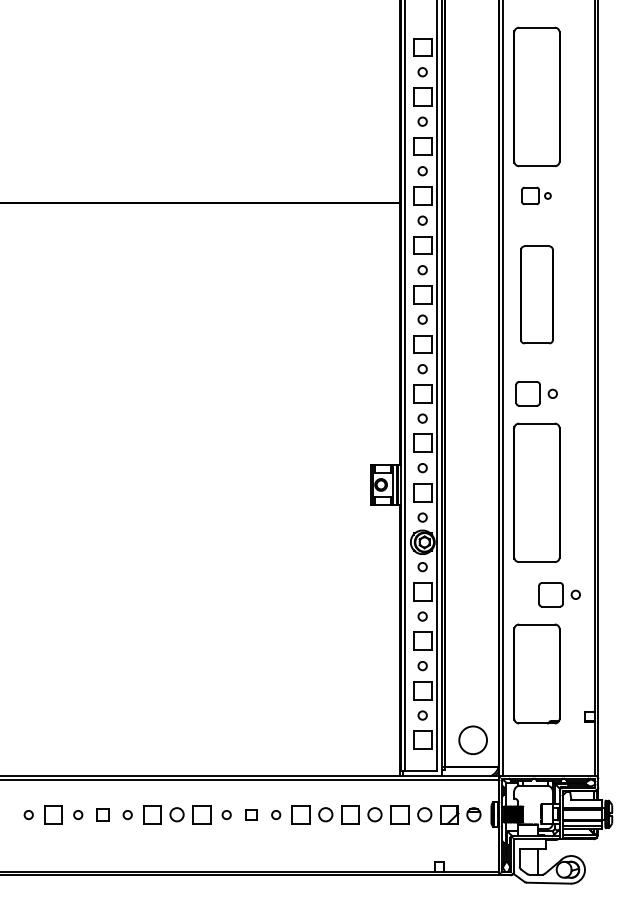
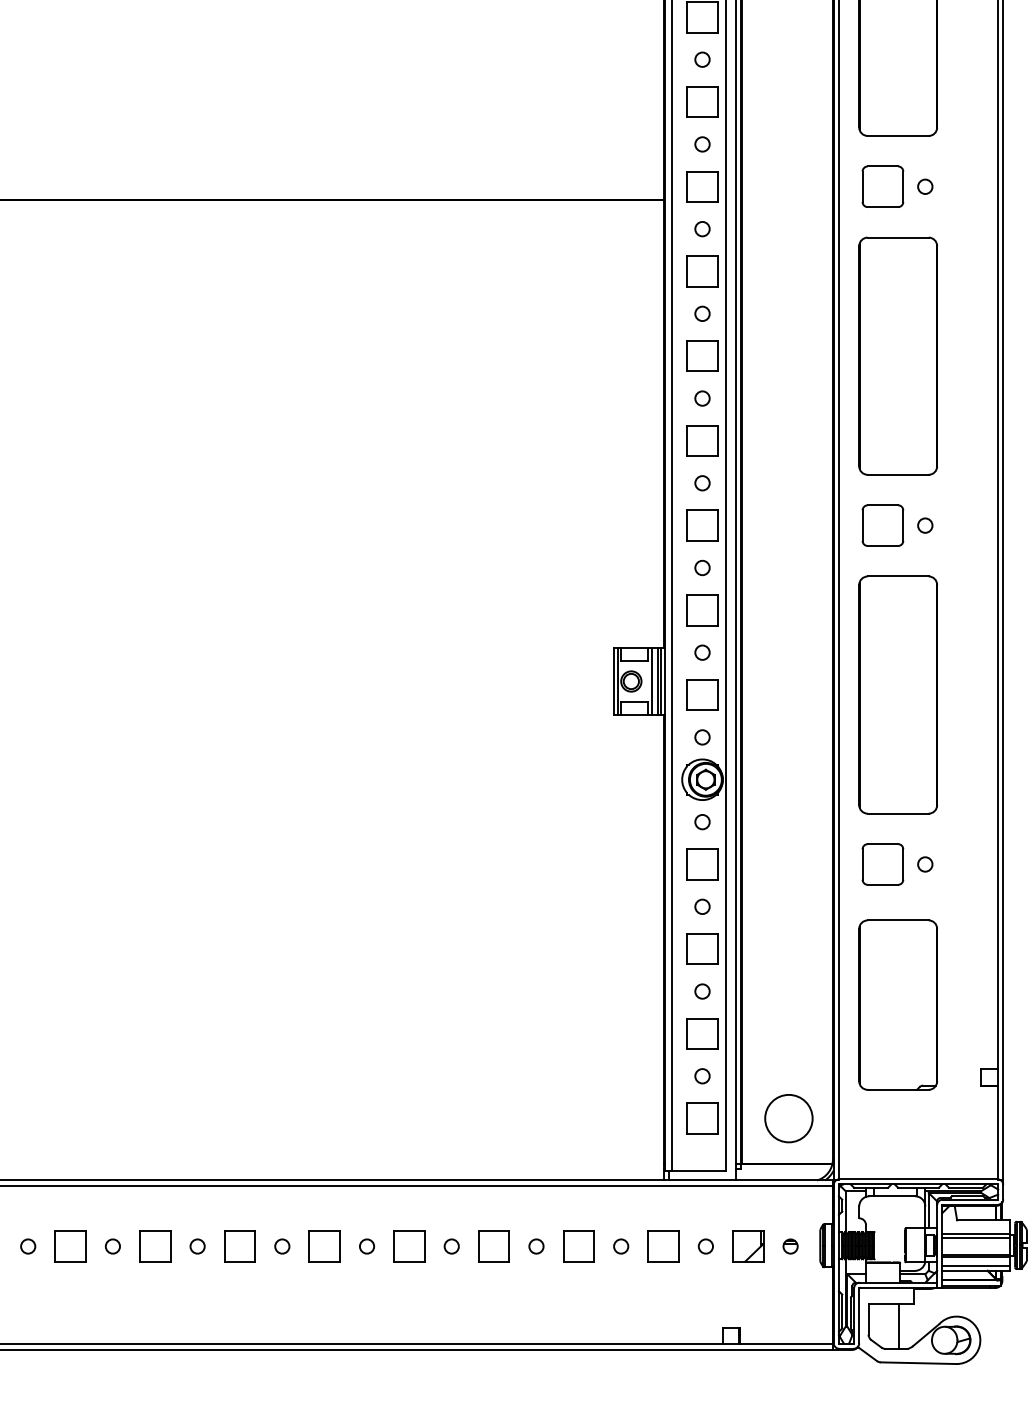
part: (536, 195) -> (897, 186), size x1.43
part: (536, 294) -> (897, 355), size x1.43
part: (559, 594) -> (897, 863), moved
part: (102, 814) -> (154, 1245), size x1.43
part: (251, 814) -> (409, 1245), size x1.67
circle: (177, 815) -> (282, 1247), size x0.62
circle: (325, 815) -> (536, 1247), size x0.62
circle: (375, 815) -> (621, 1247), size x0.62
circle: (424, 815) -> (705, 1247), size x0.62
part: (474, 815) -> (791, 1247), size x0.62

